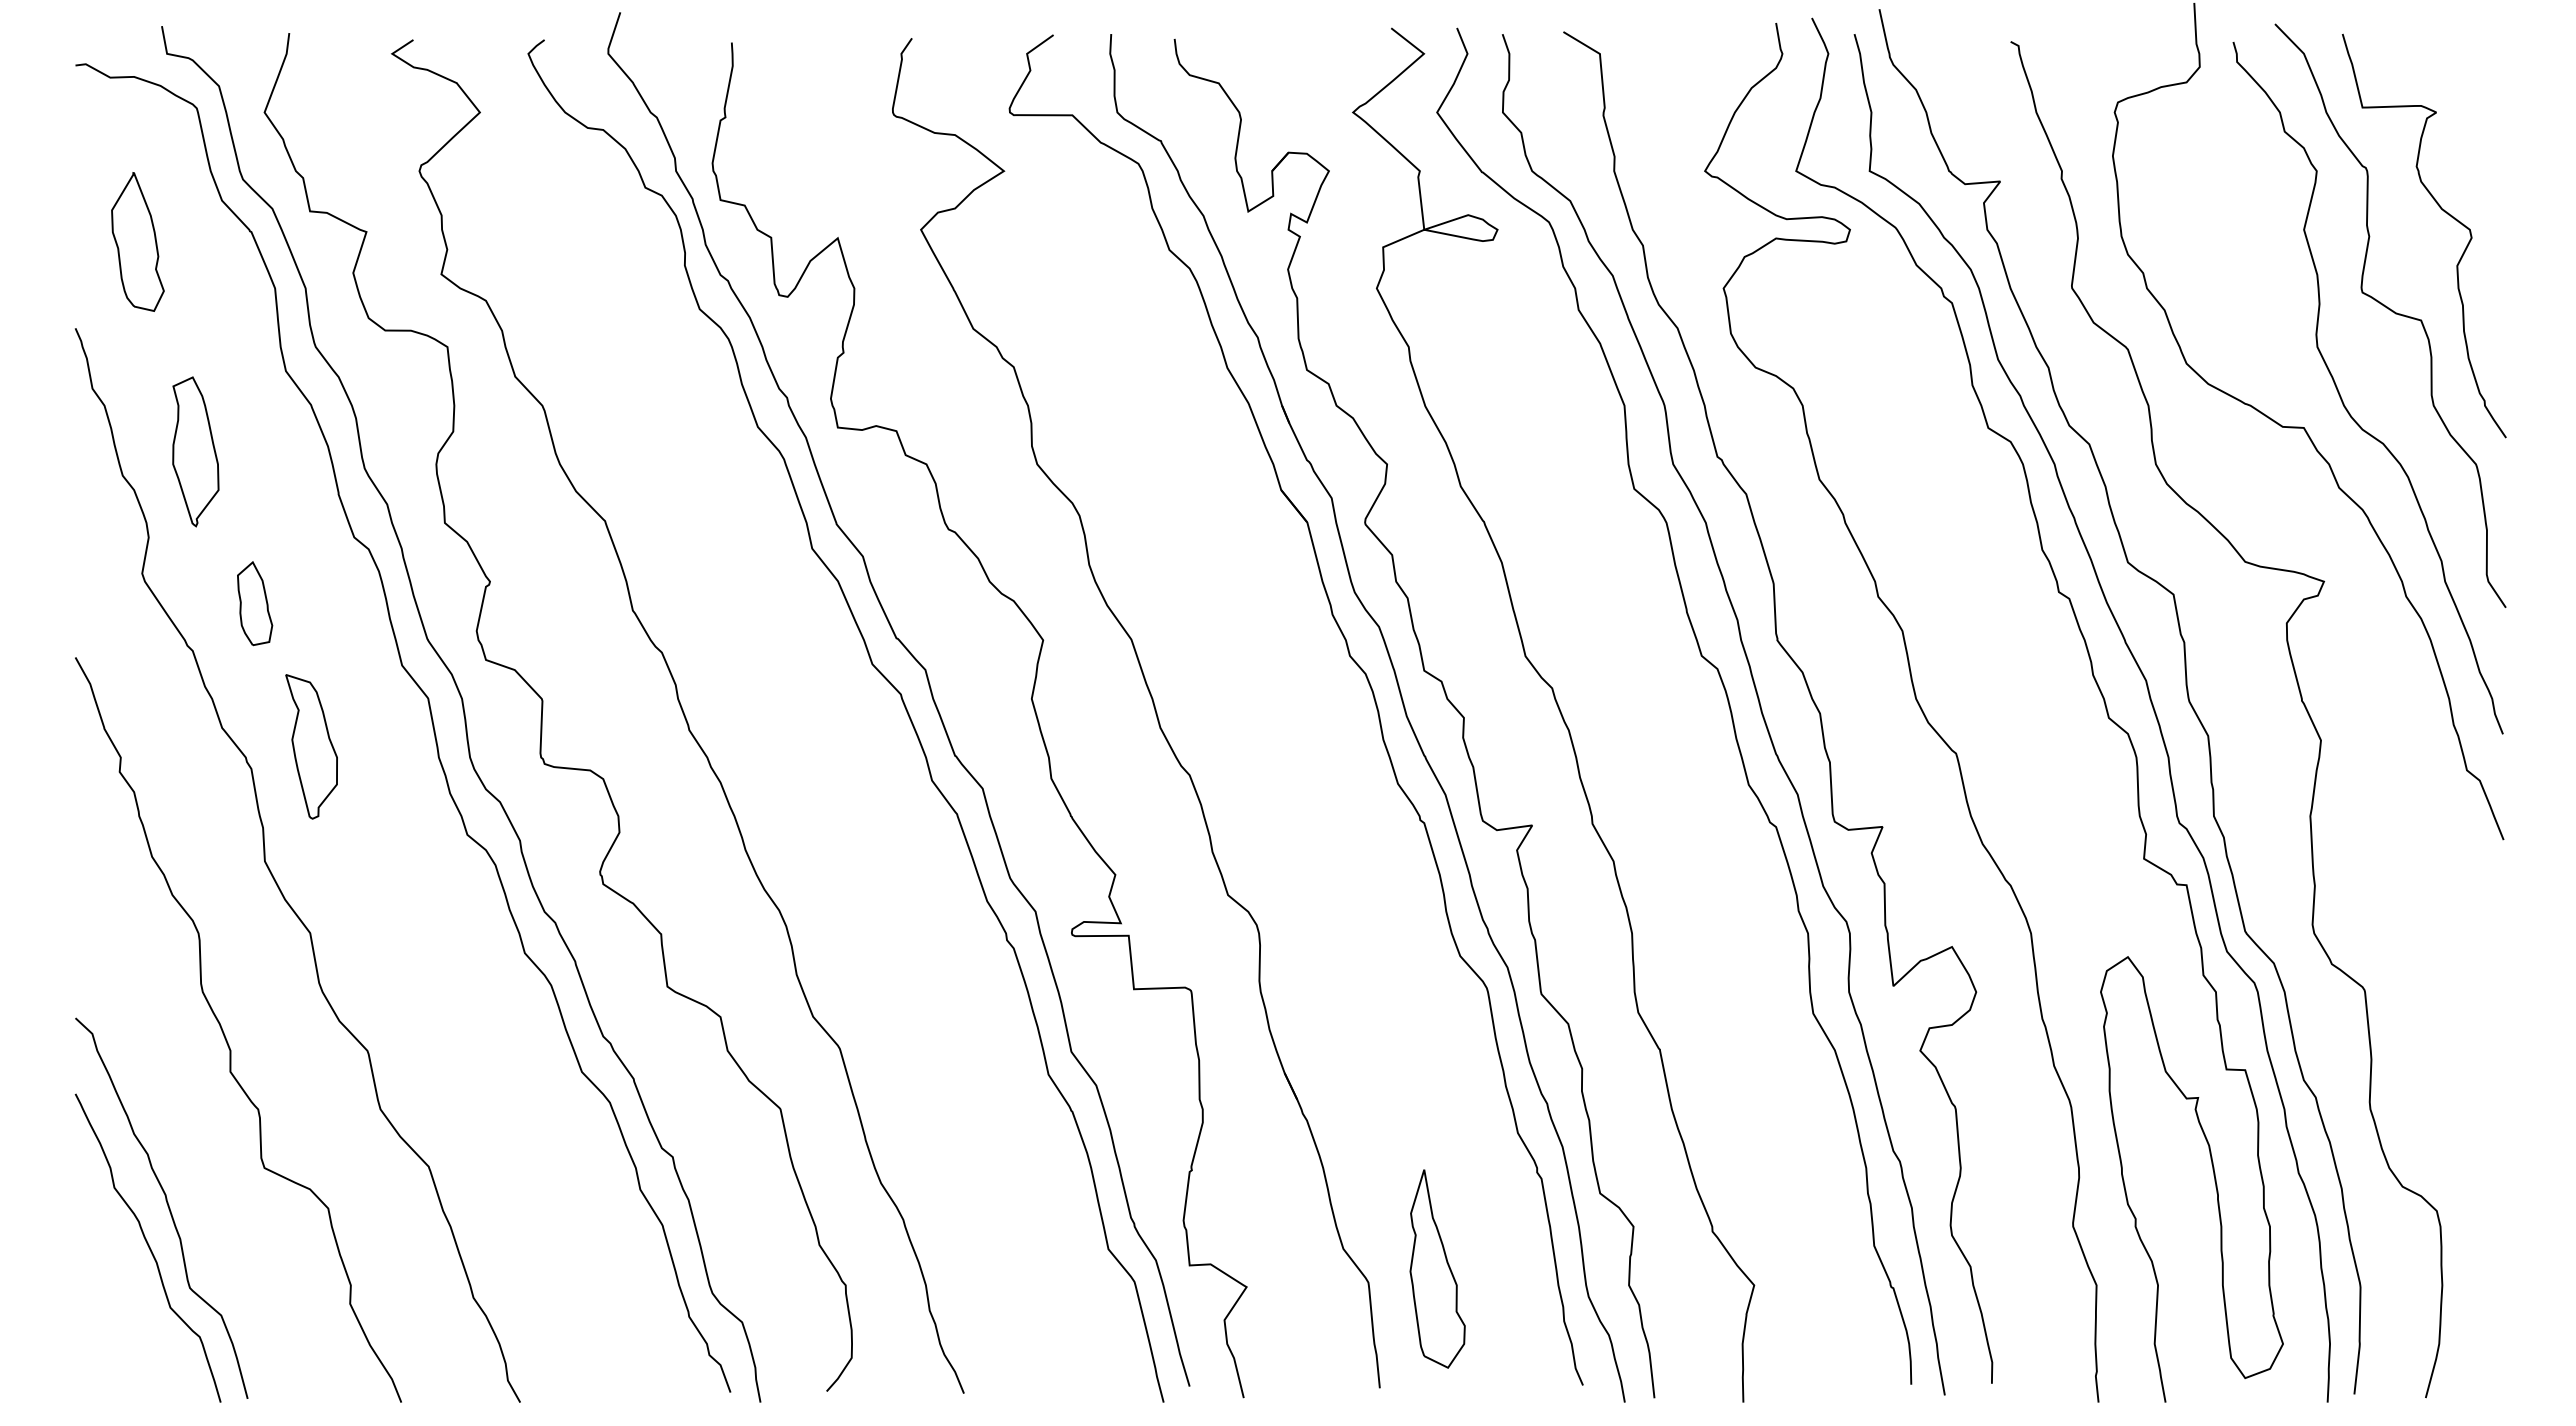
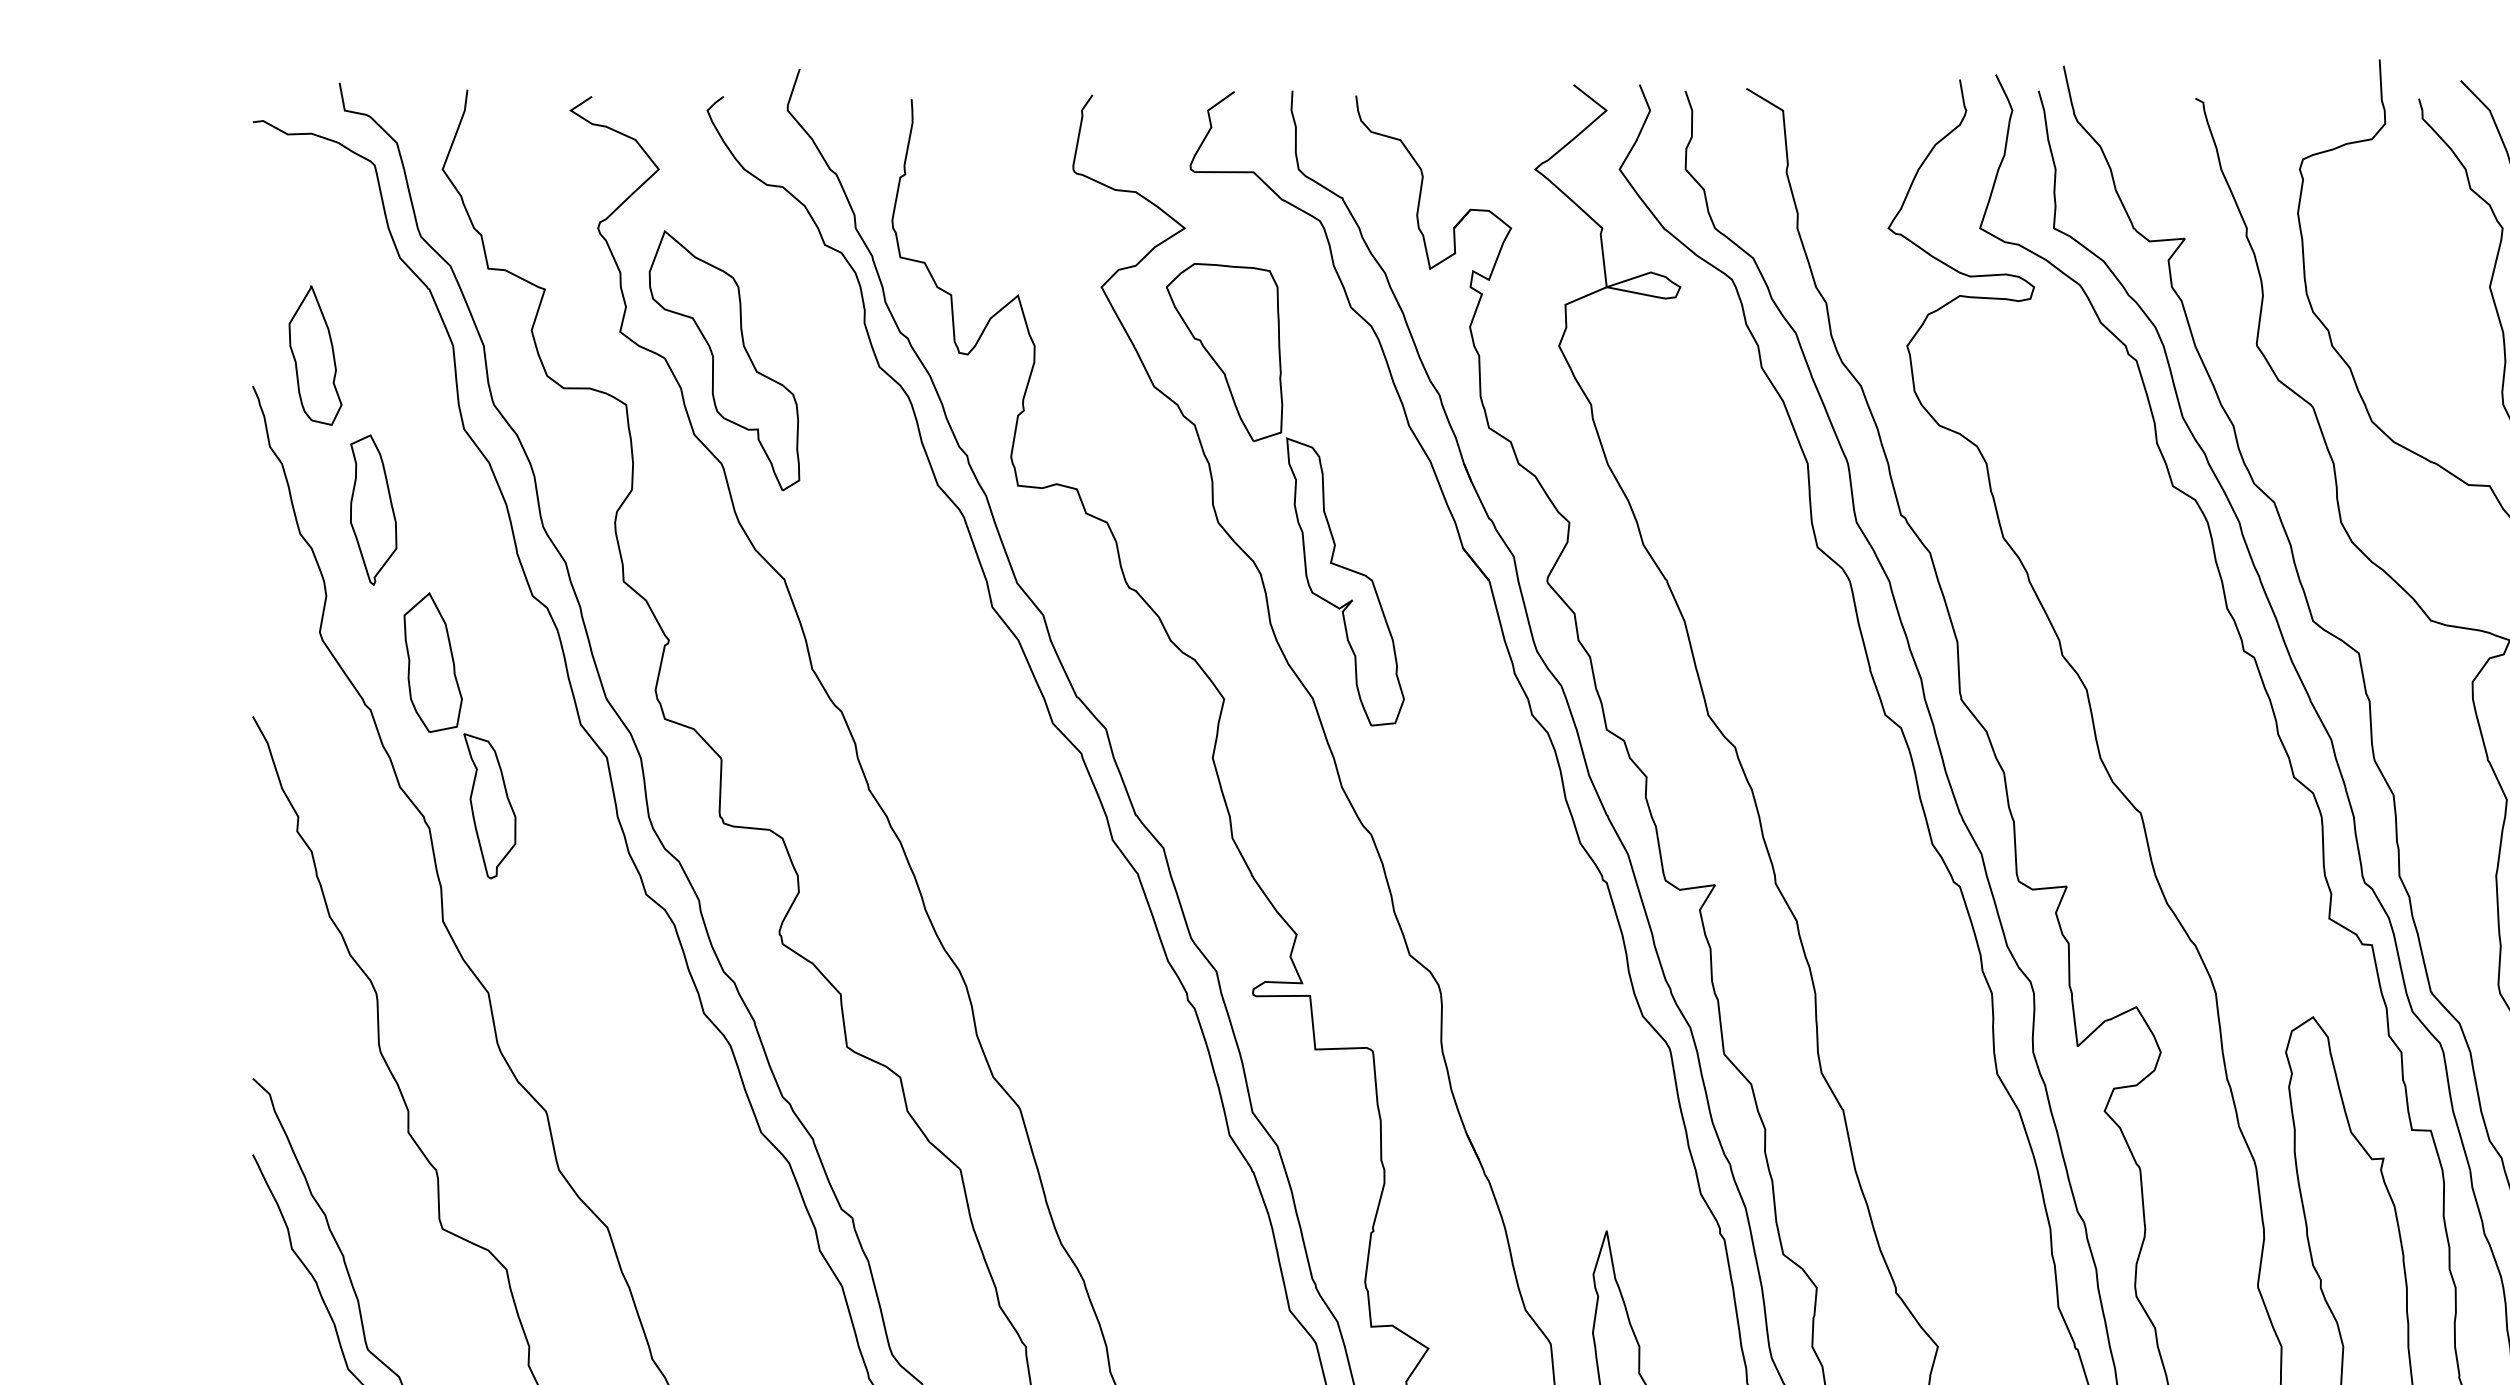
part: (137, 241) -> (315, 355), moved
part: (545, 302) -> (724, 360), added
part: (1112, 439) -> (1293, 497), added
part: (254, 603) -> (432, 662), size x1.67

